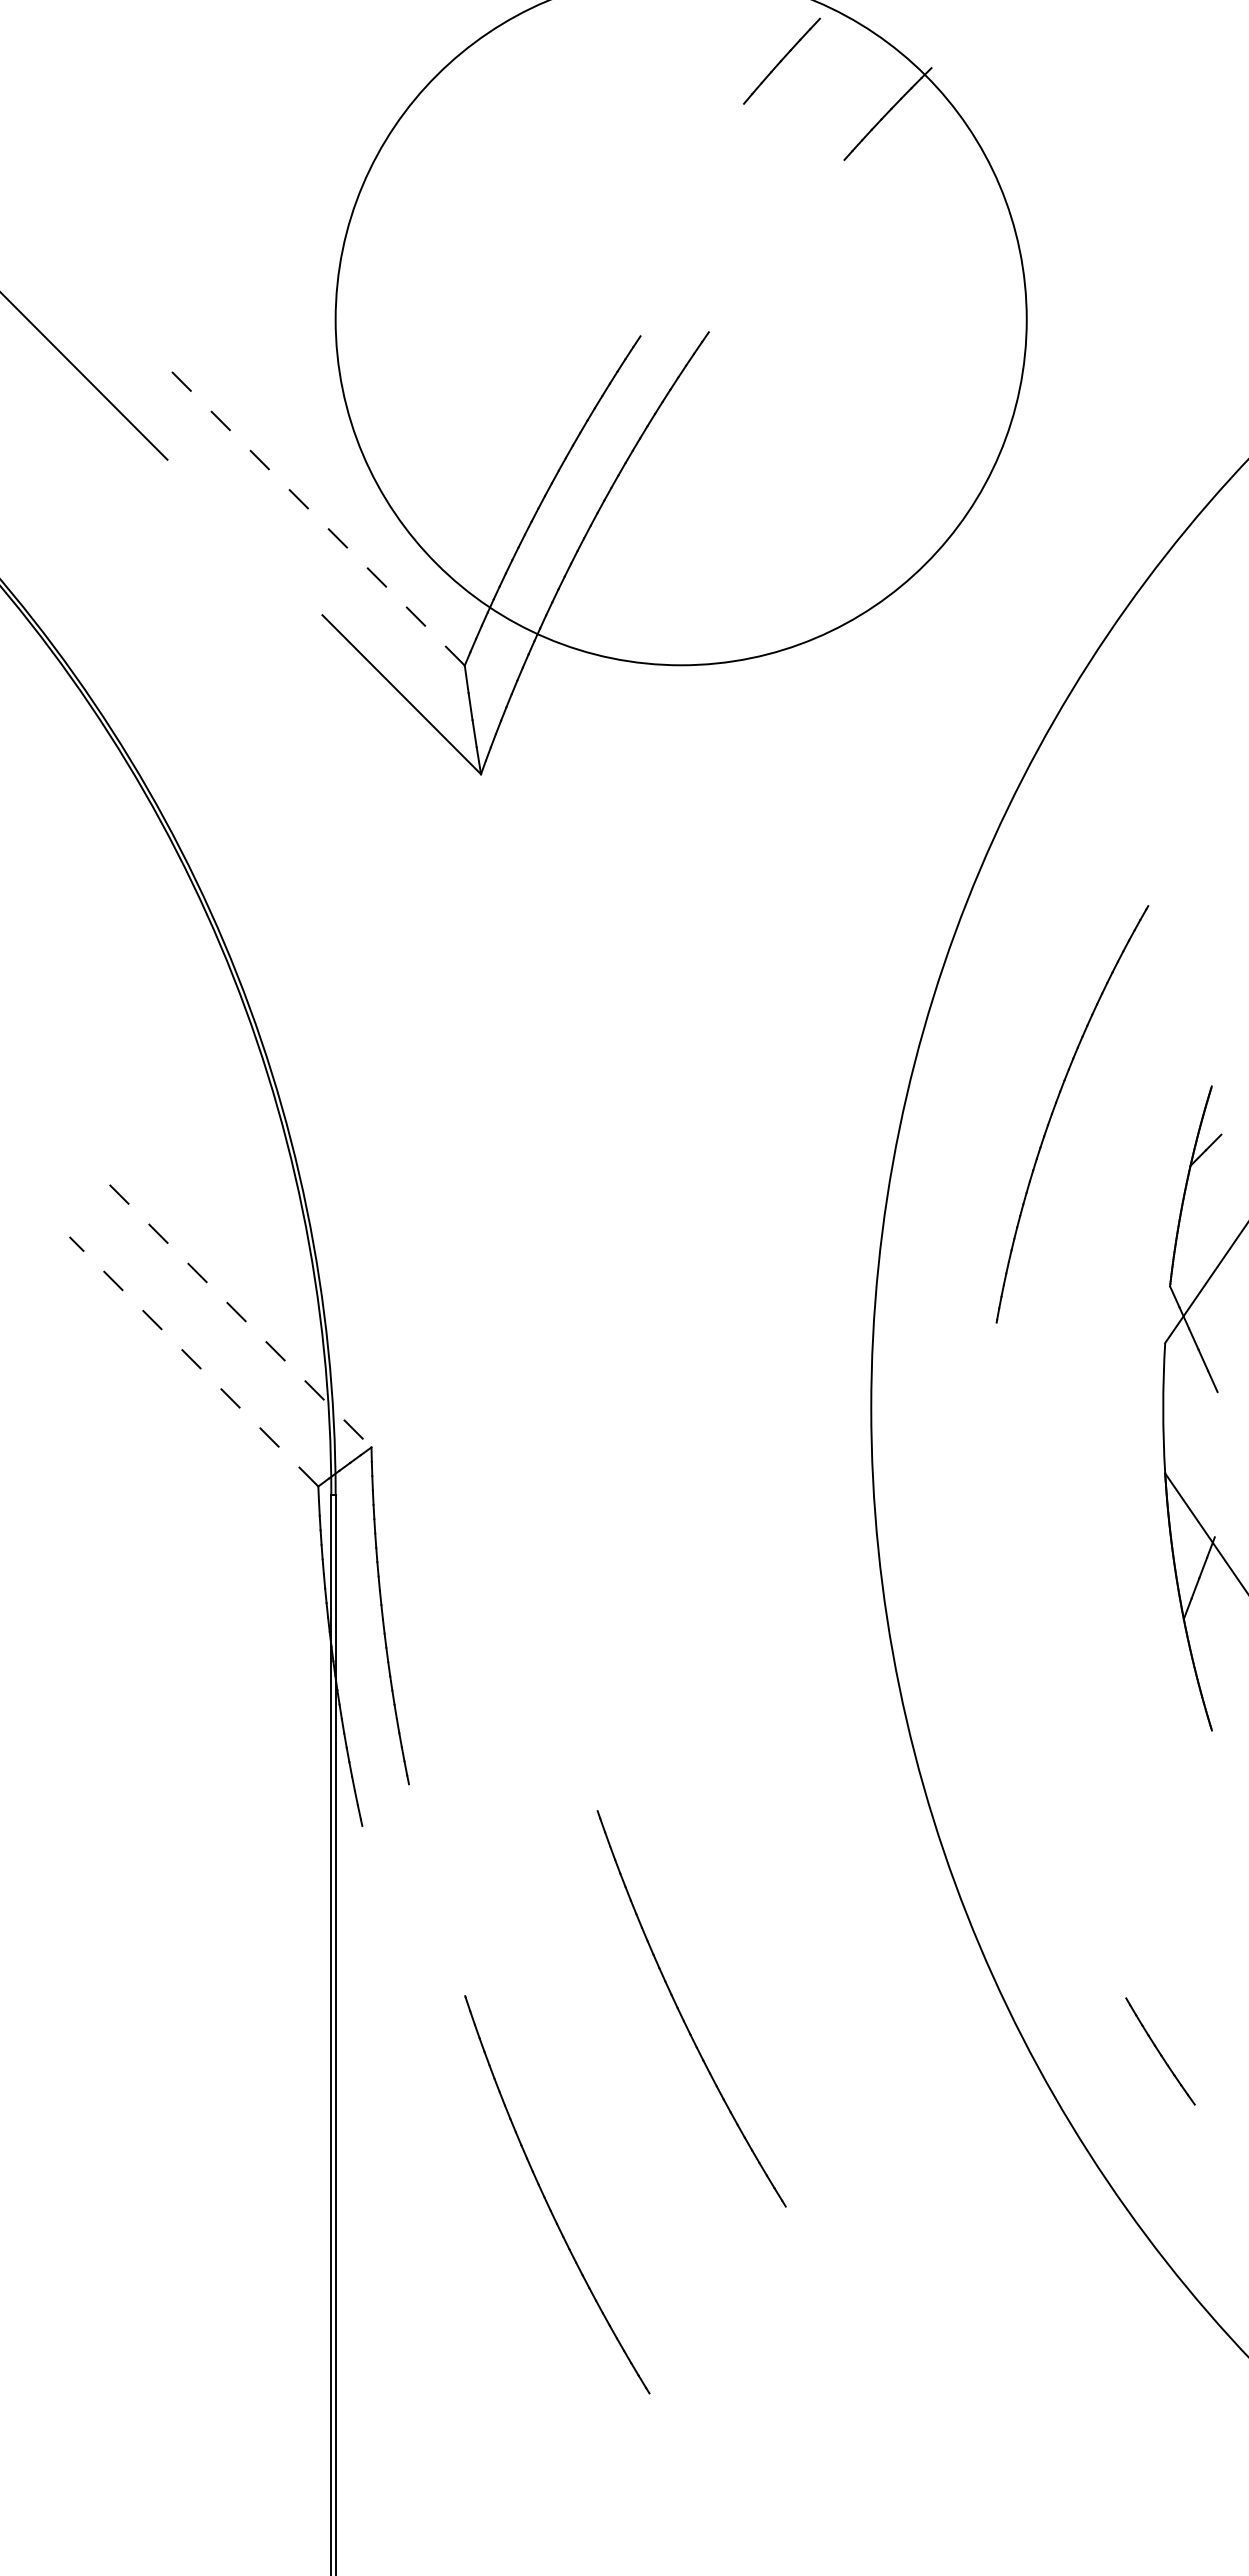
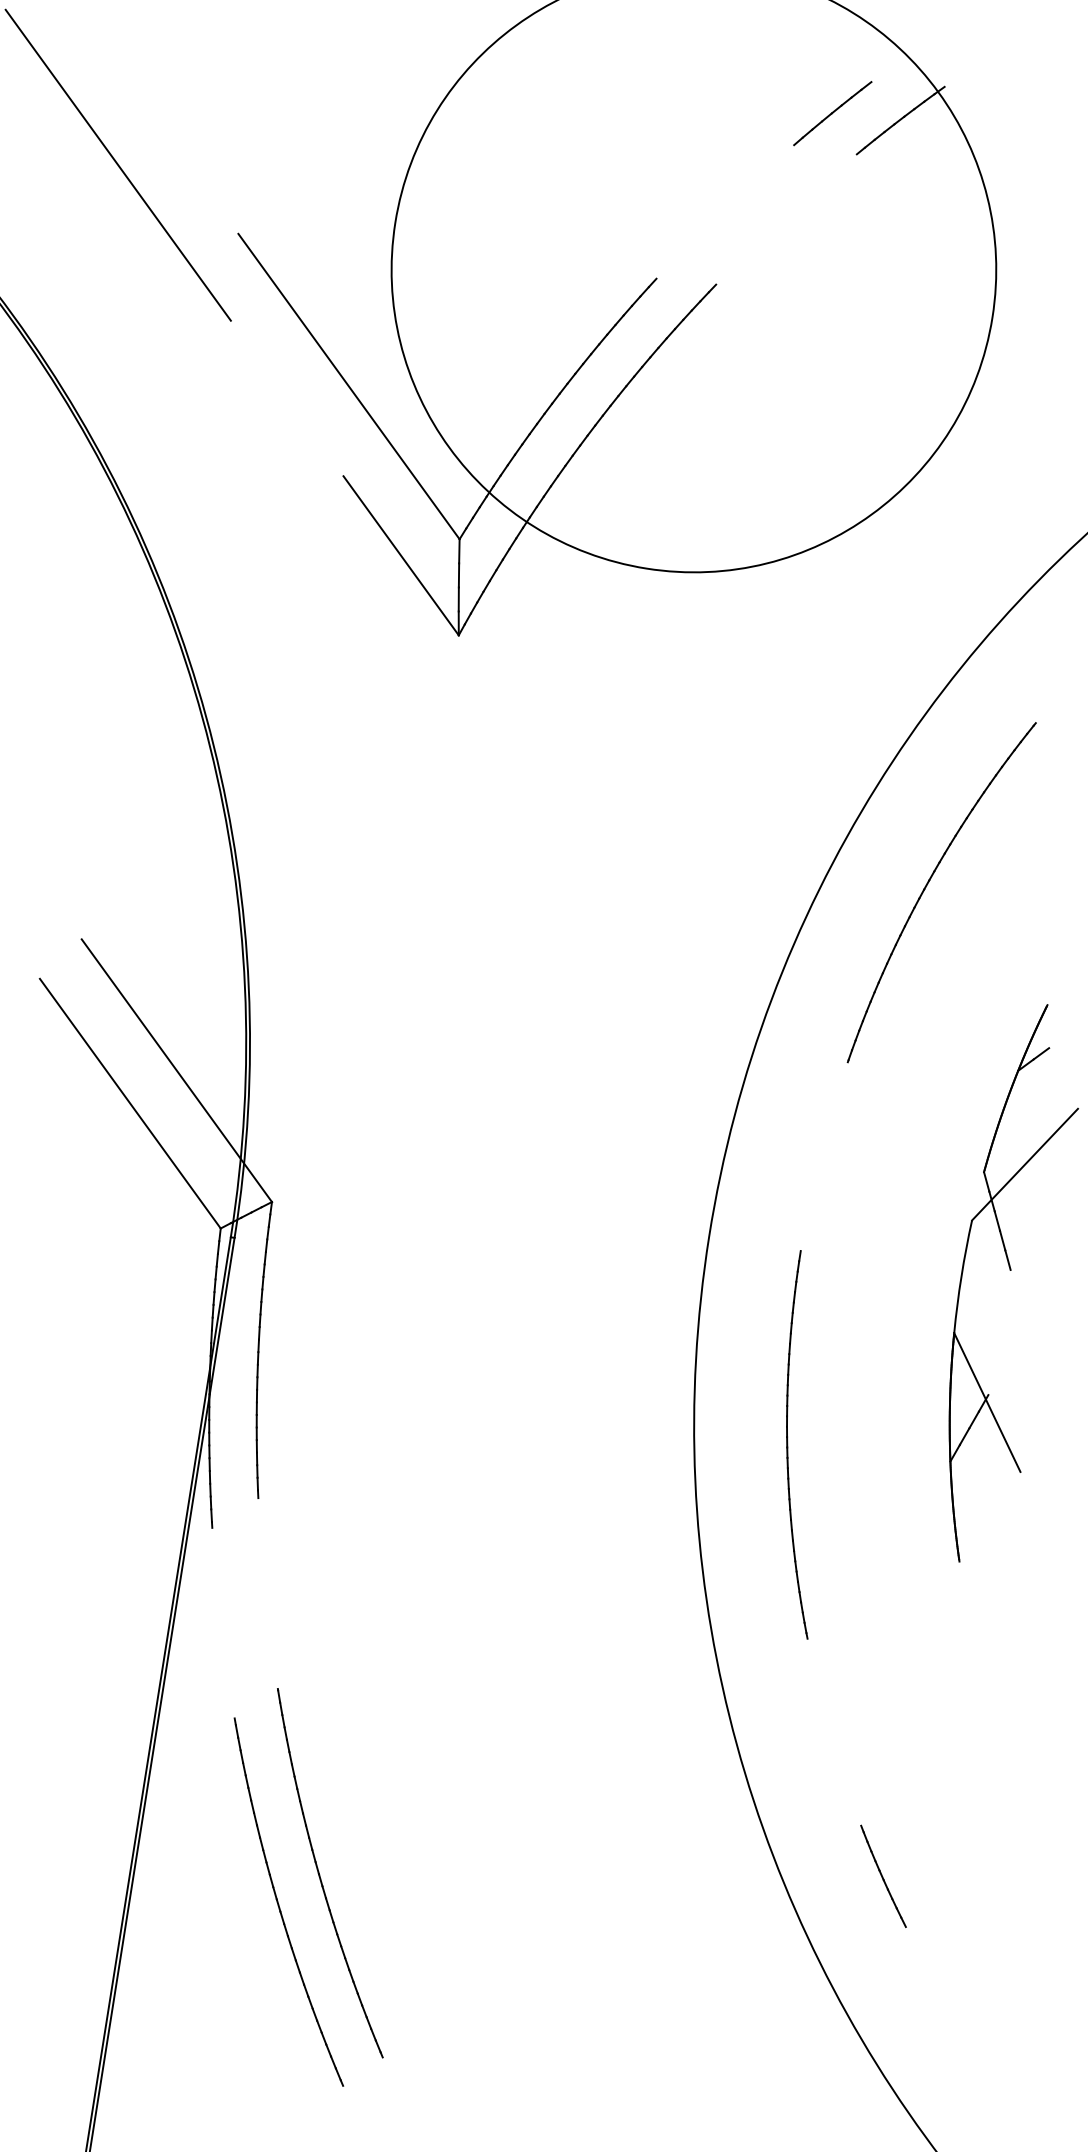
line: (782, 60) -> (833, 112), moved
line: (312, 513) -> (348, 386), dashed -> solid
part: (1055, 1107) -> (928, 884), moved
line: (240, 1316) -> (176, 1070), dashed -> solid
line: (193, 1361) -> (129, 1103), dashed -> solid
part: (997, 1627) -> (788, 1443), added
part: (681, 2013) -> (279, 1904), moved
part: (1160, 2051) -> (883, 1876), moved

